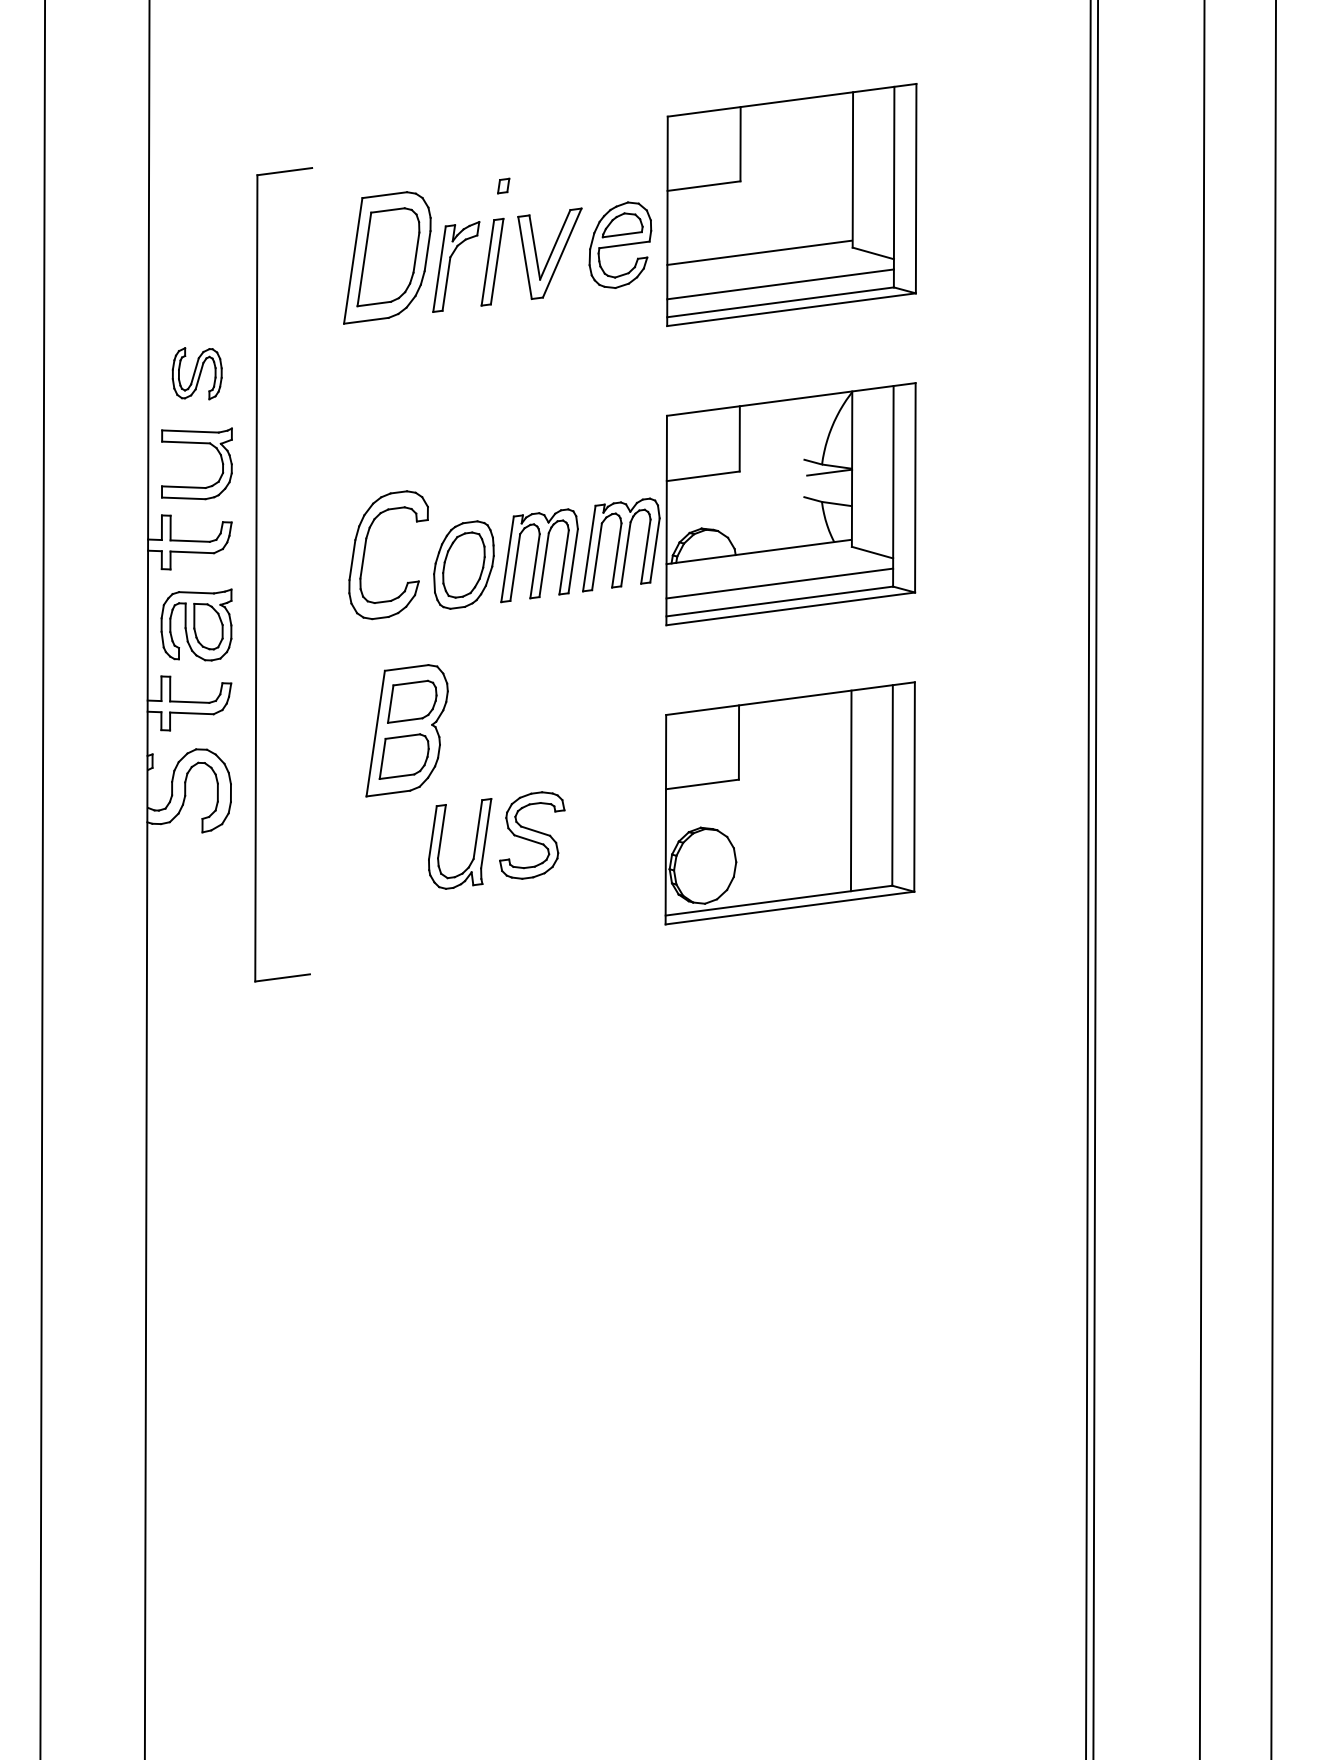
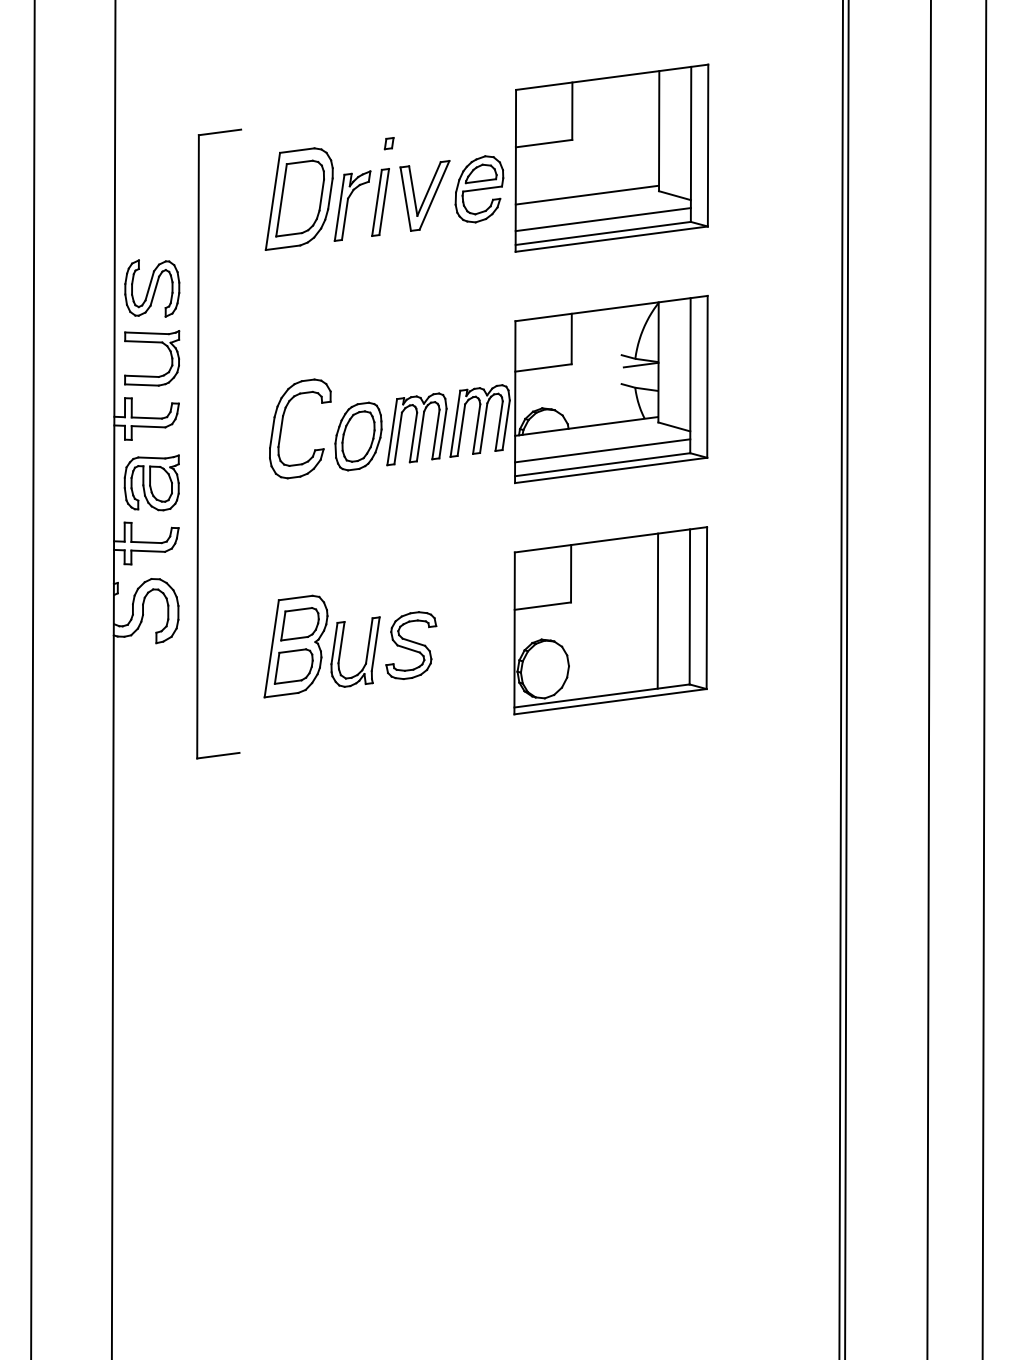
part: (197, 373) -> (152, 288), size x1.43
part: (406, 730) -> (295, 646), moved

